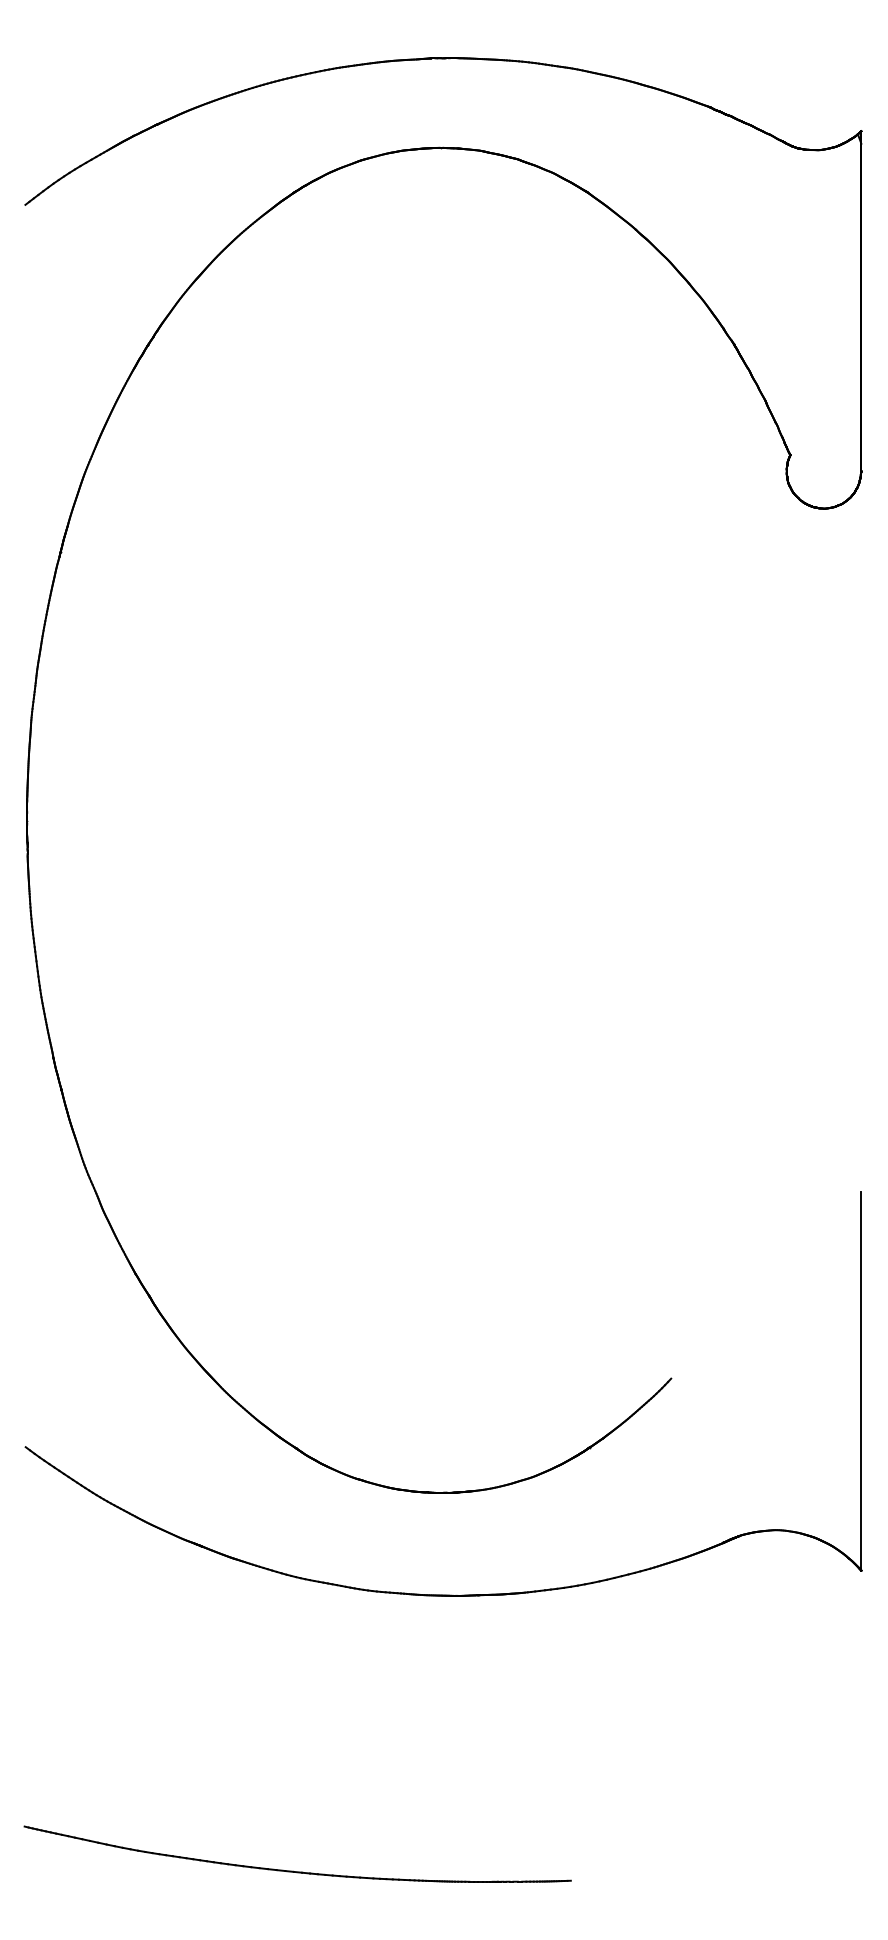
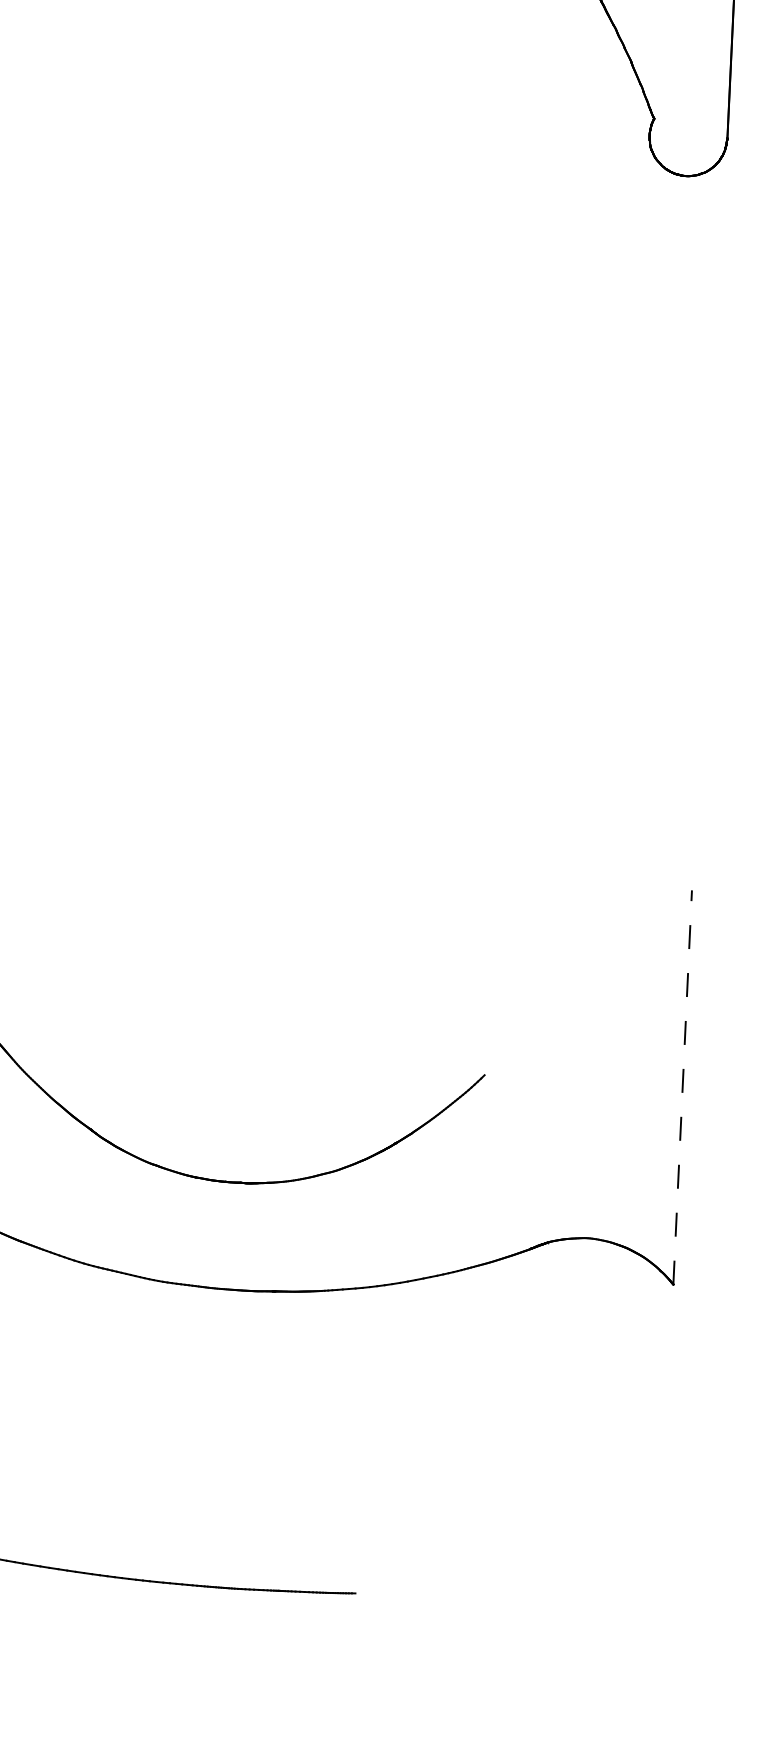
line: (861, 1381) -> (682, 1087), solid -> dashed

